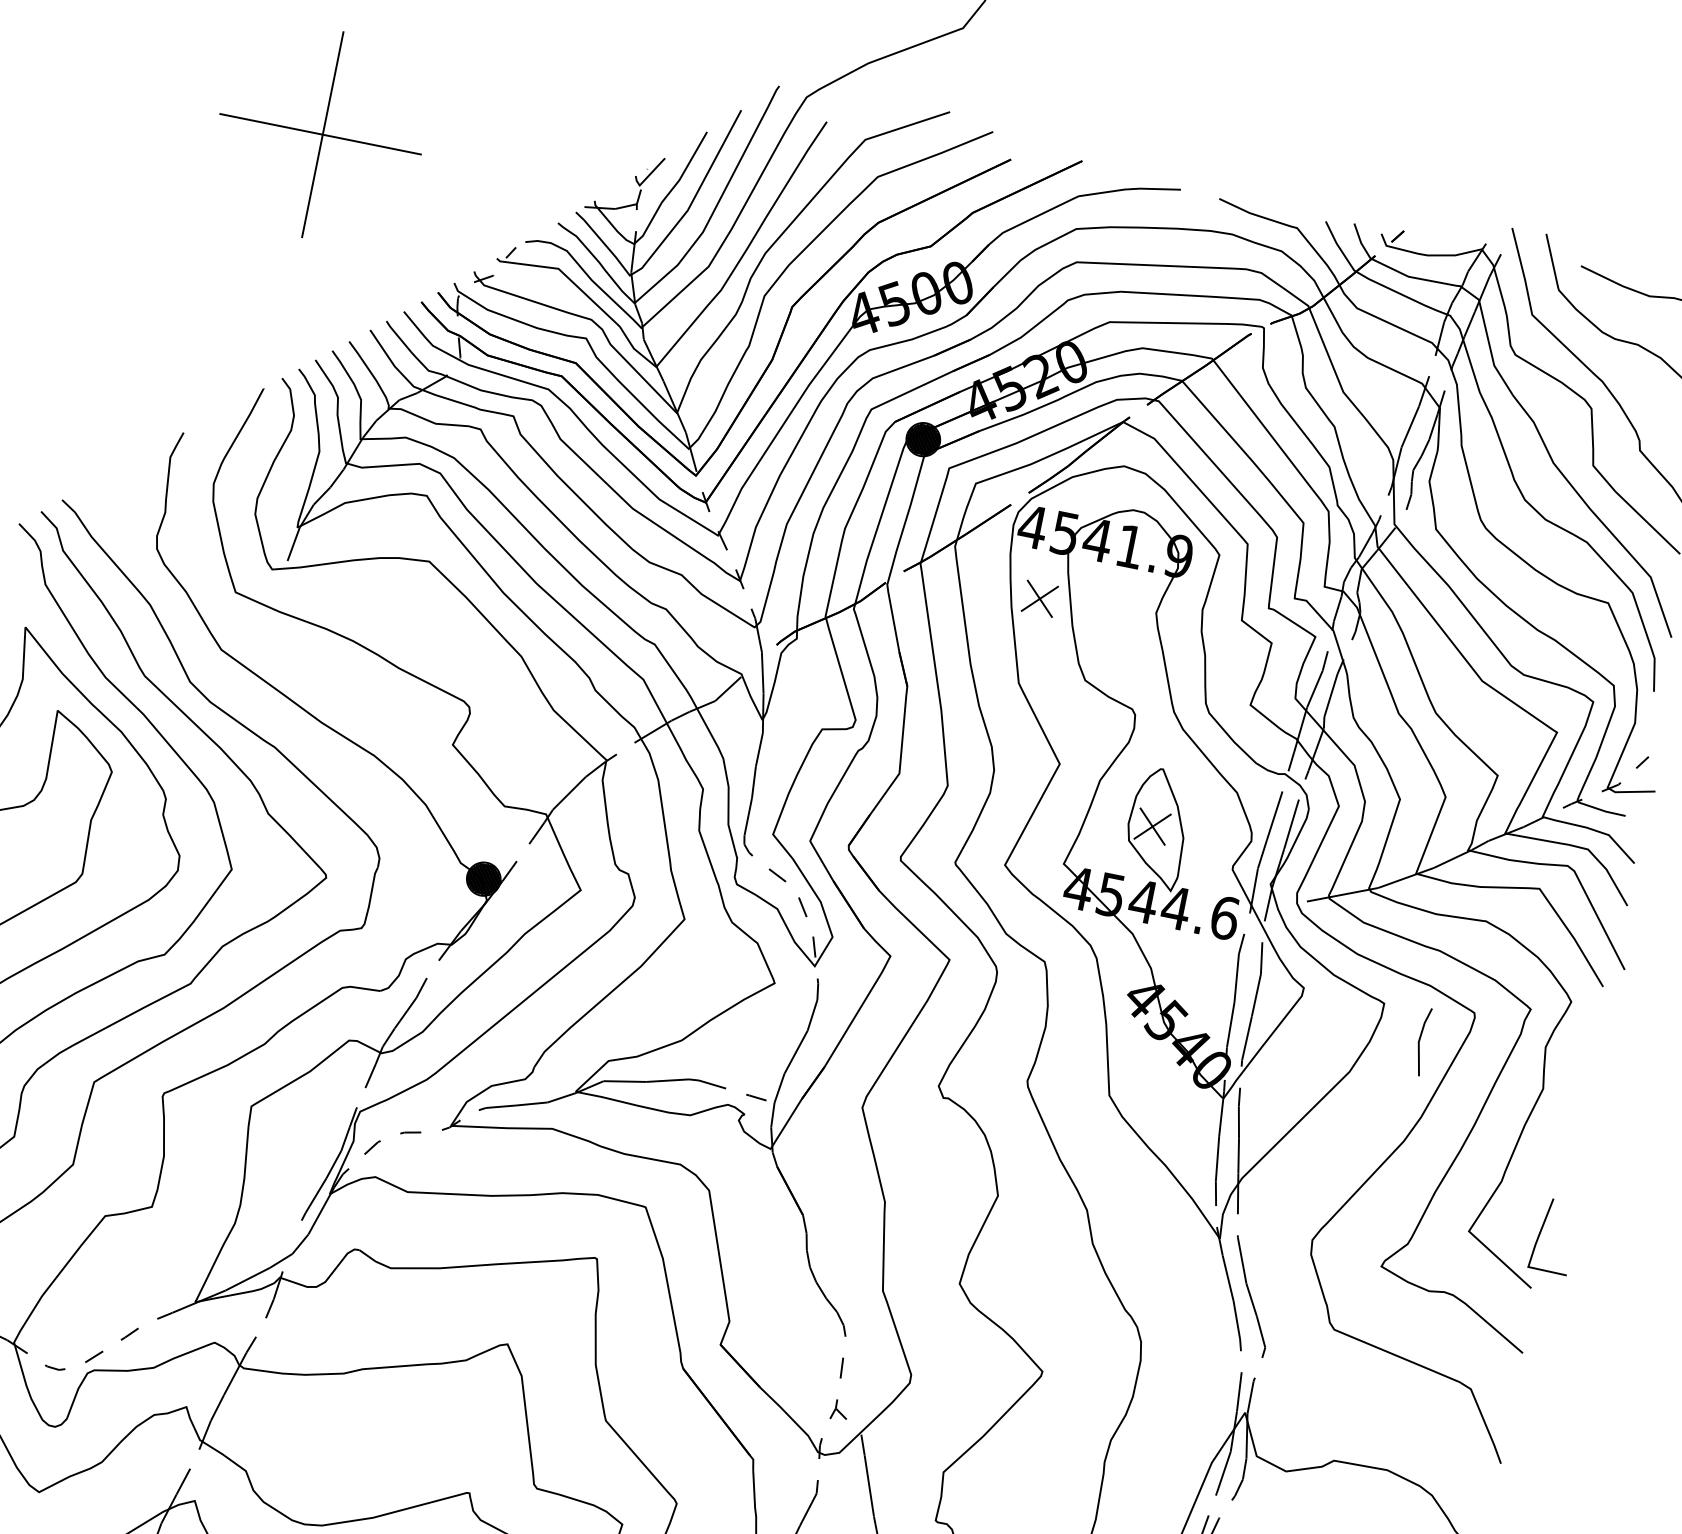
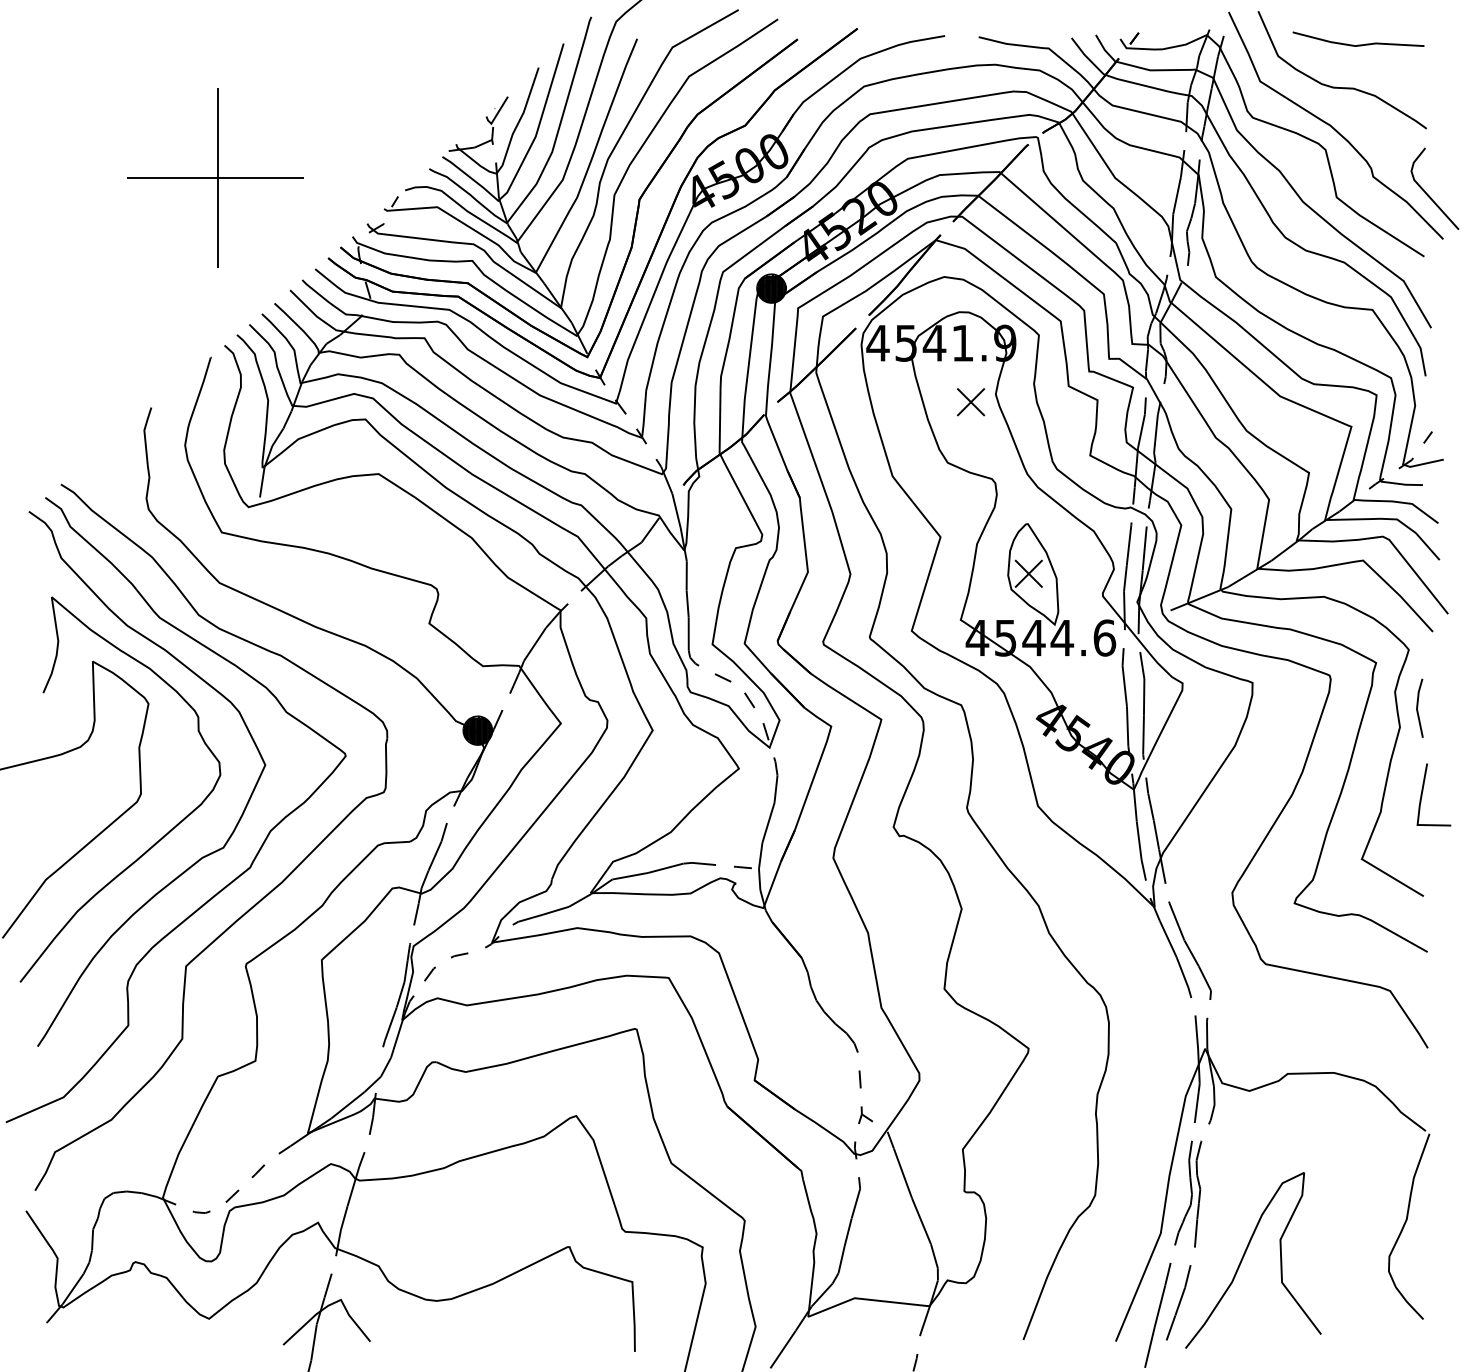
part: (320, 133) -> (215, 177), moved
part: (1040, 599) -> (971, 402), moved
line: (1421, 1039) -> (1418, 706), moved
line: (1542, 1229) -> (1423, 791), moved

